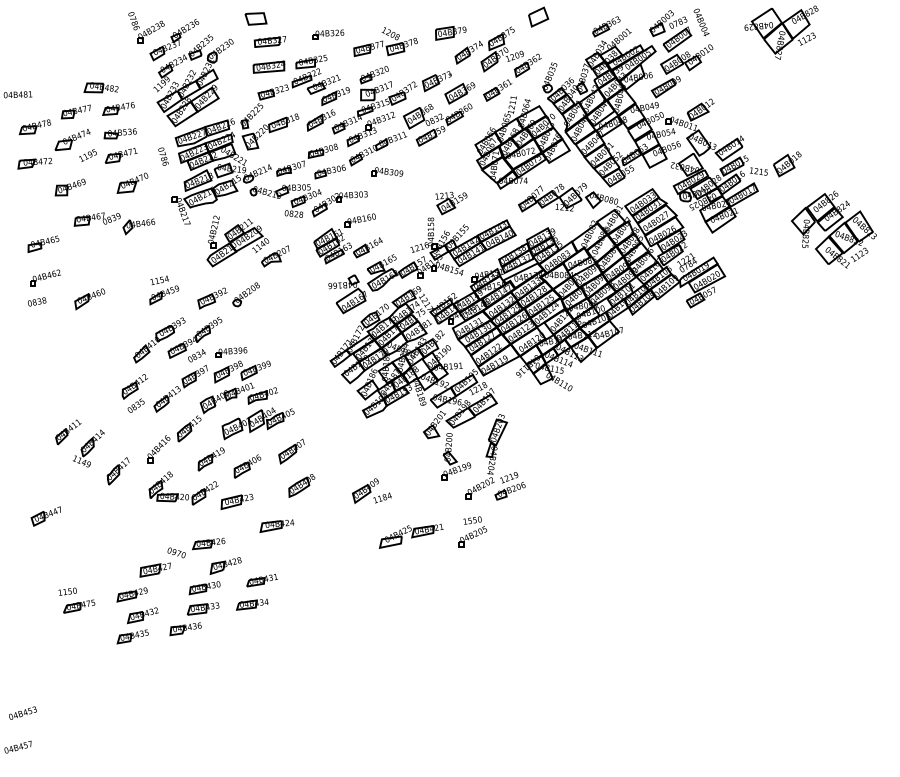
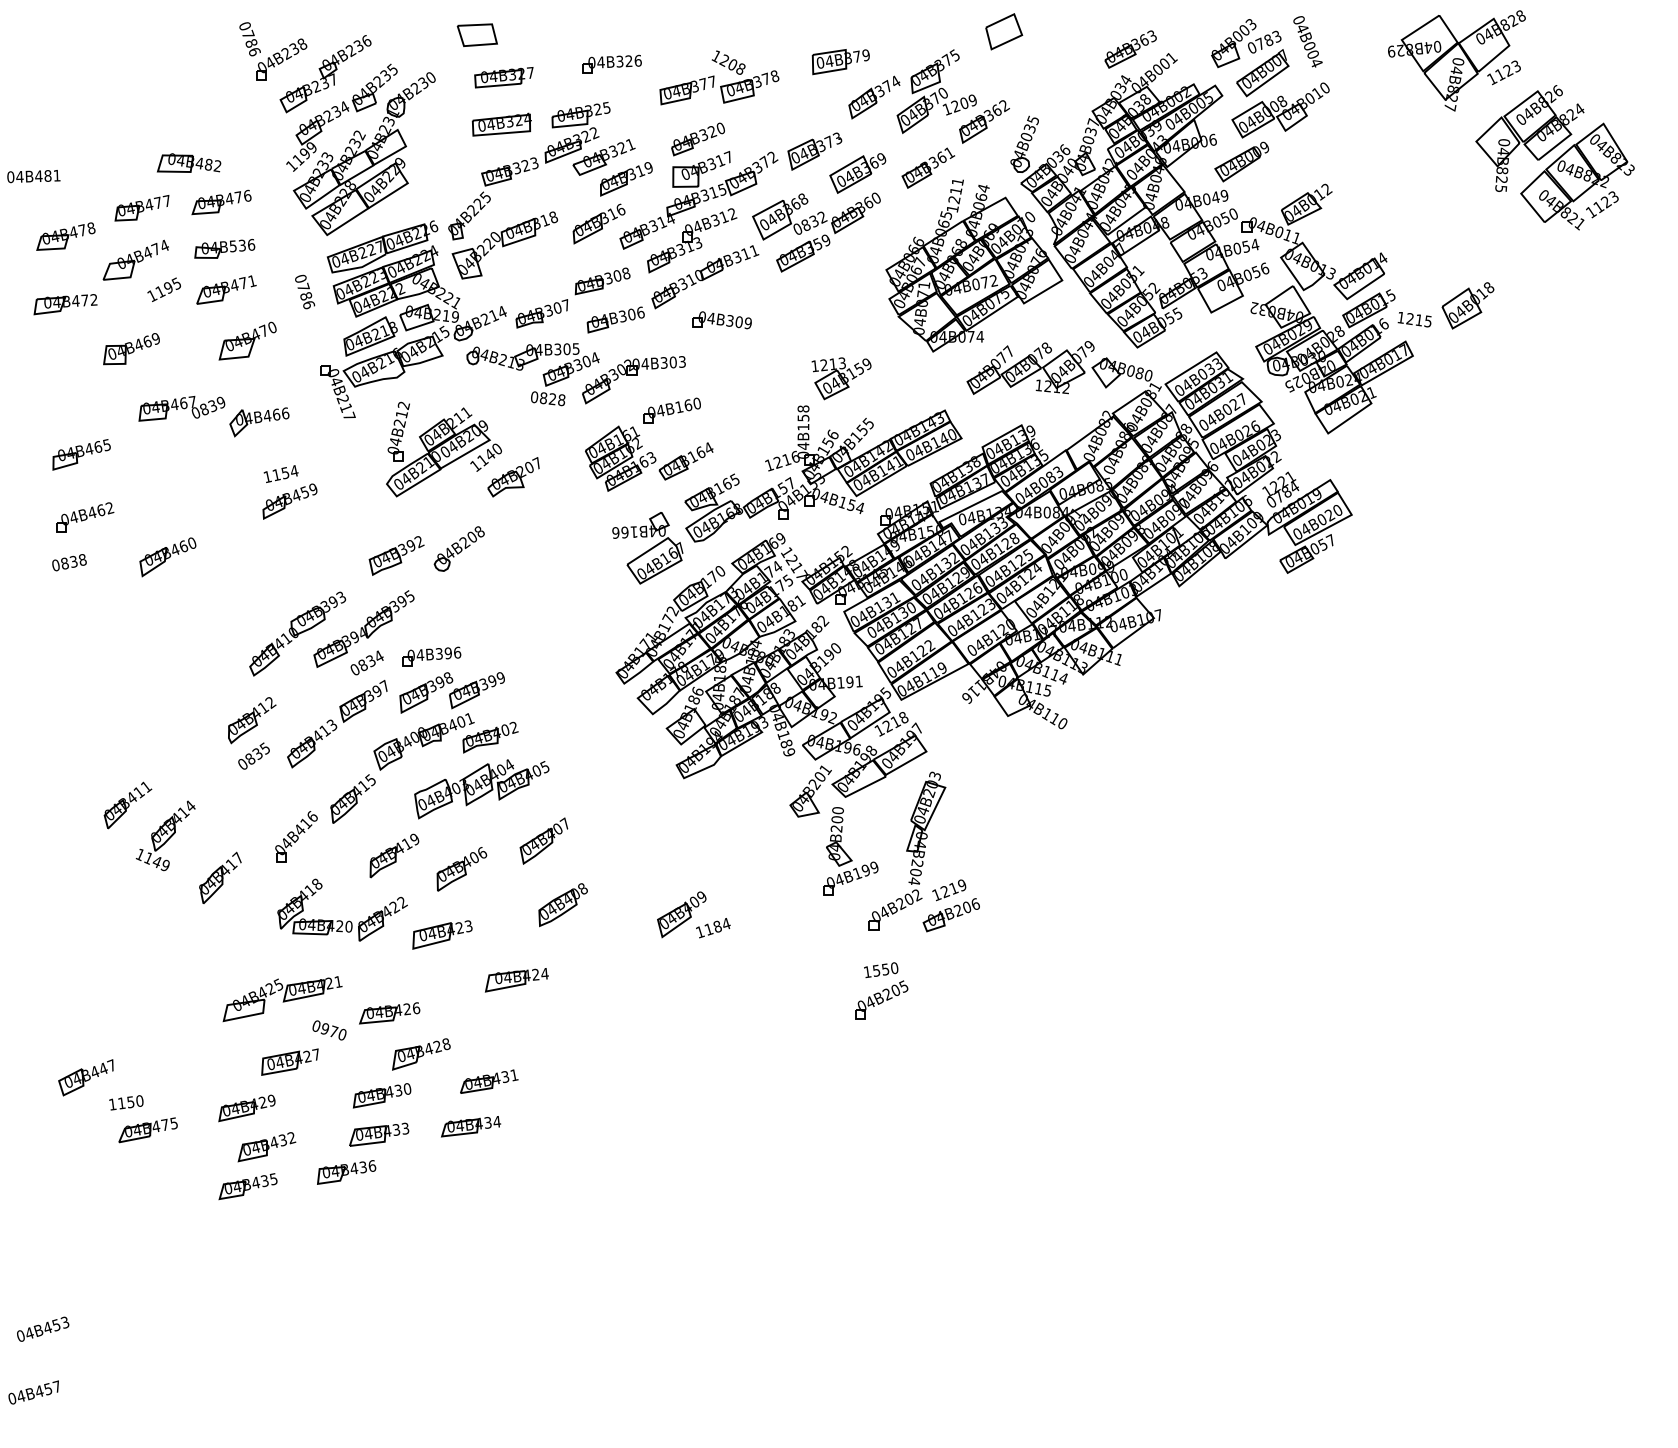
part: (833, 229) -> (1553, 157), moved
part: (164, 290) -> (290, 492), moved
part: (45, 516) -> (85, 1078), moved
part: (410, 536) -> (280, 999), moved

